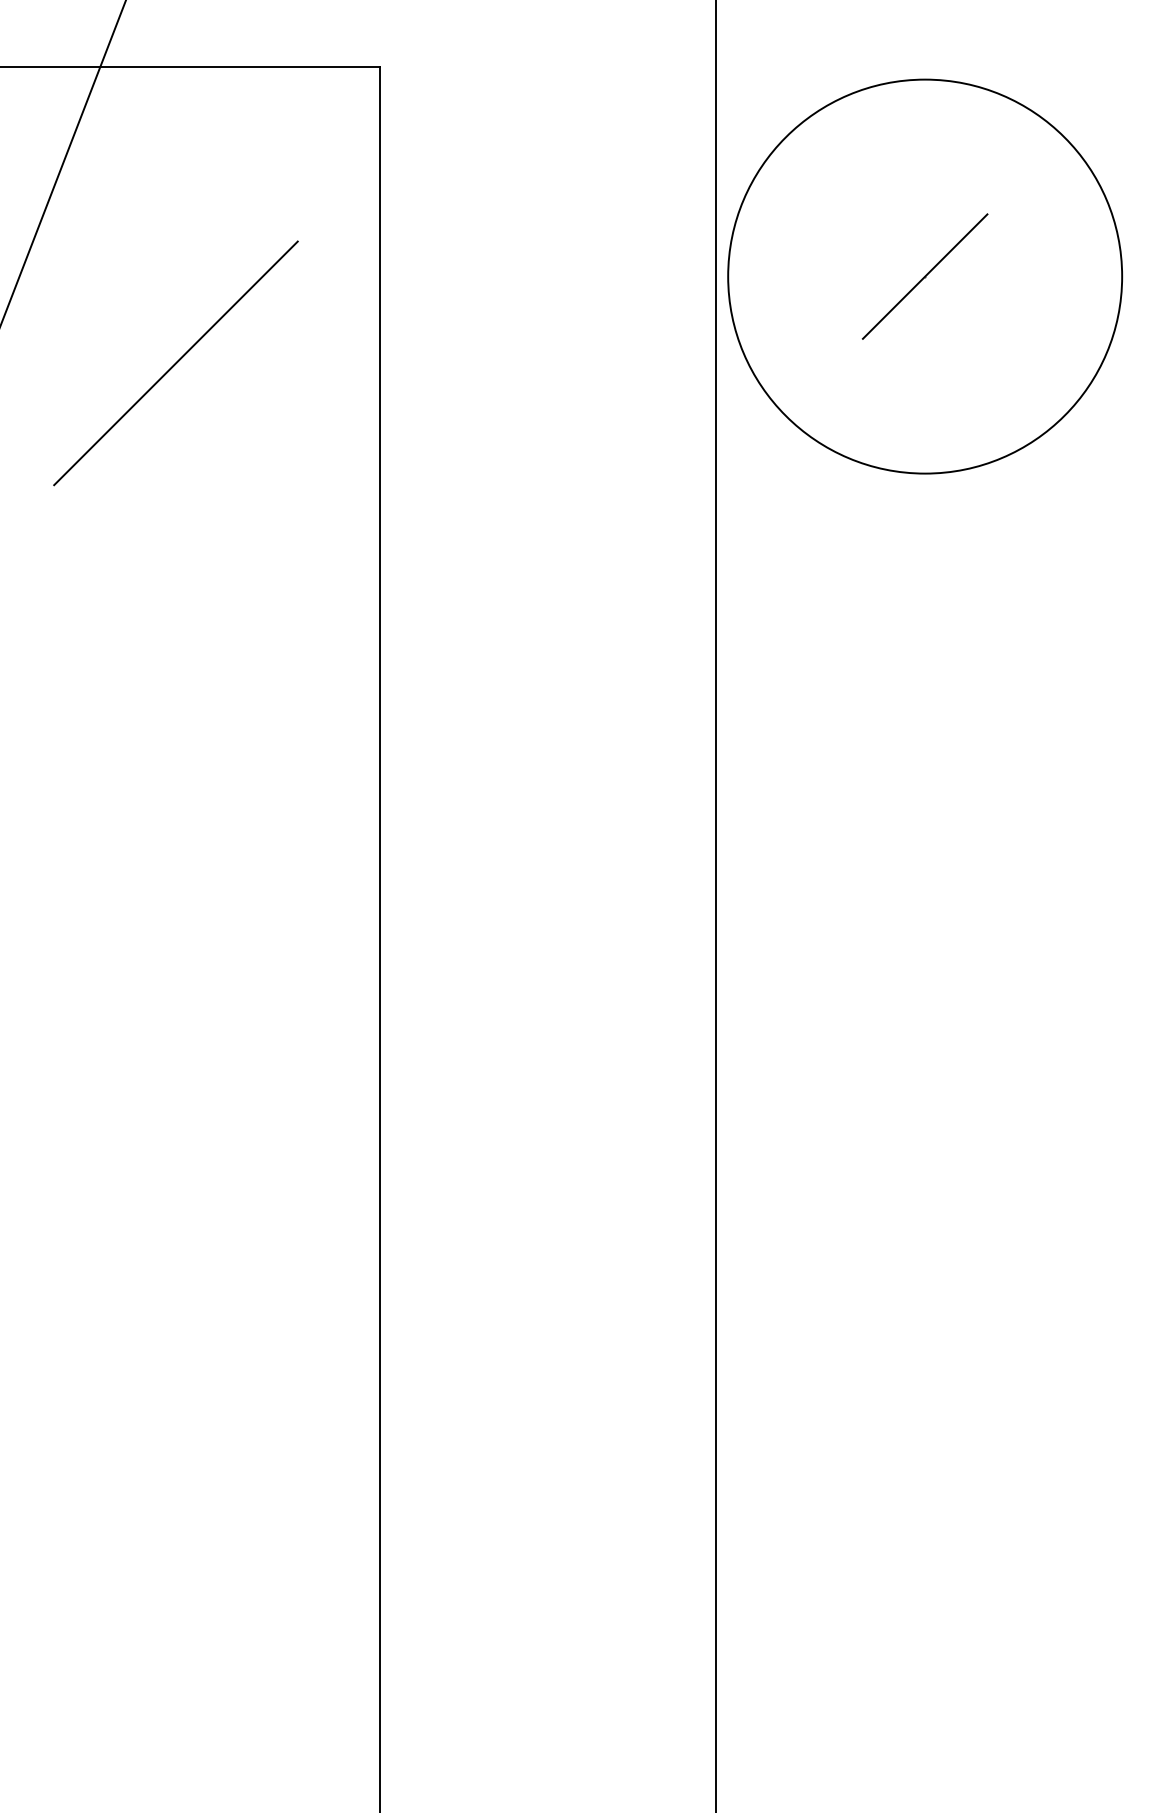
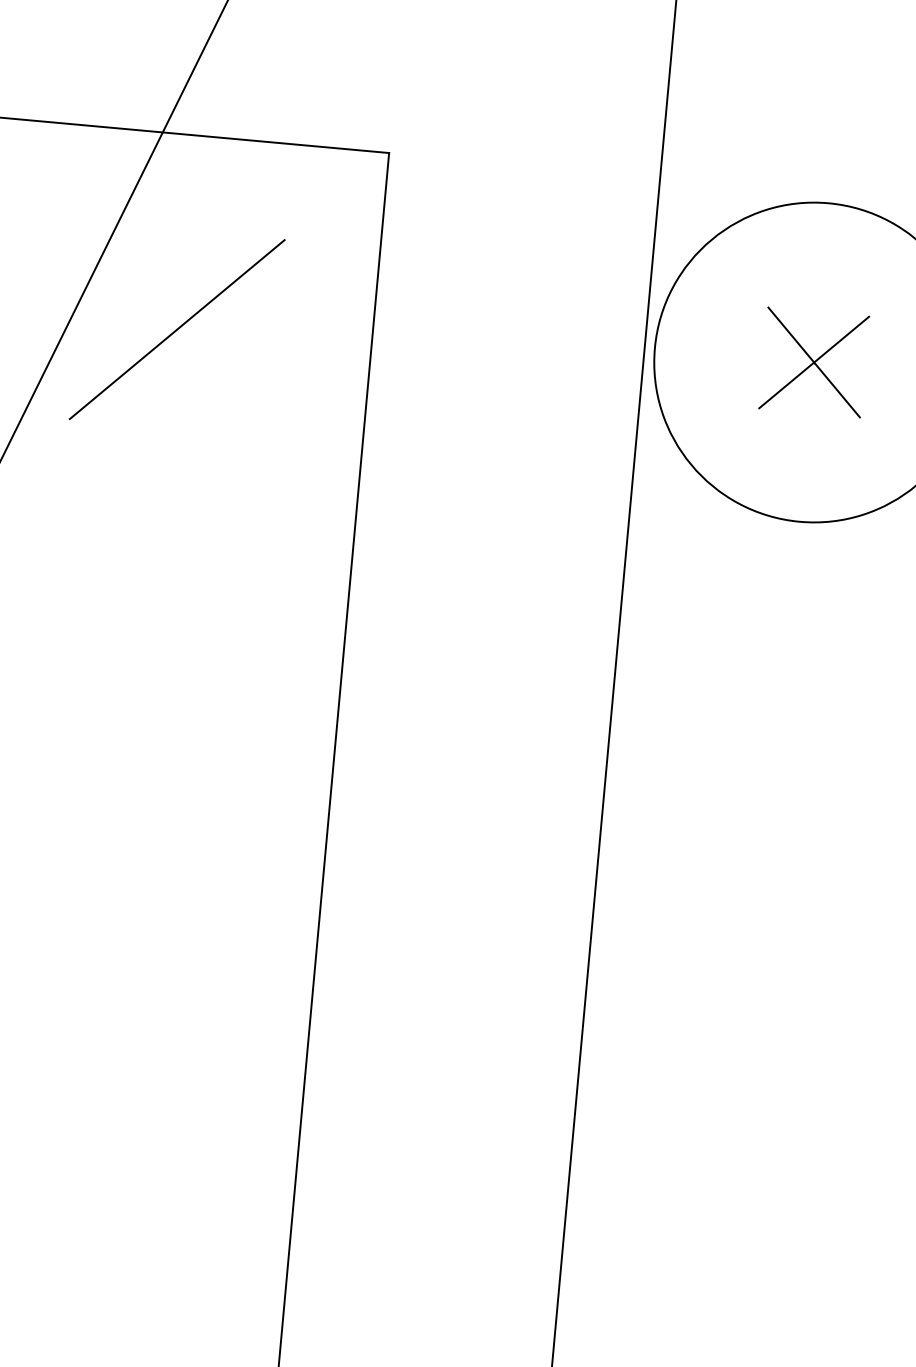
line: (924, 276) -> (813, 362), added
line: (175, 363) -> (176, 329), moved

